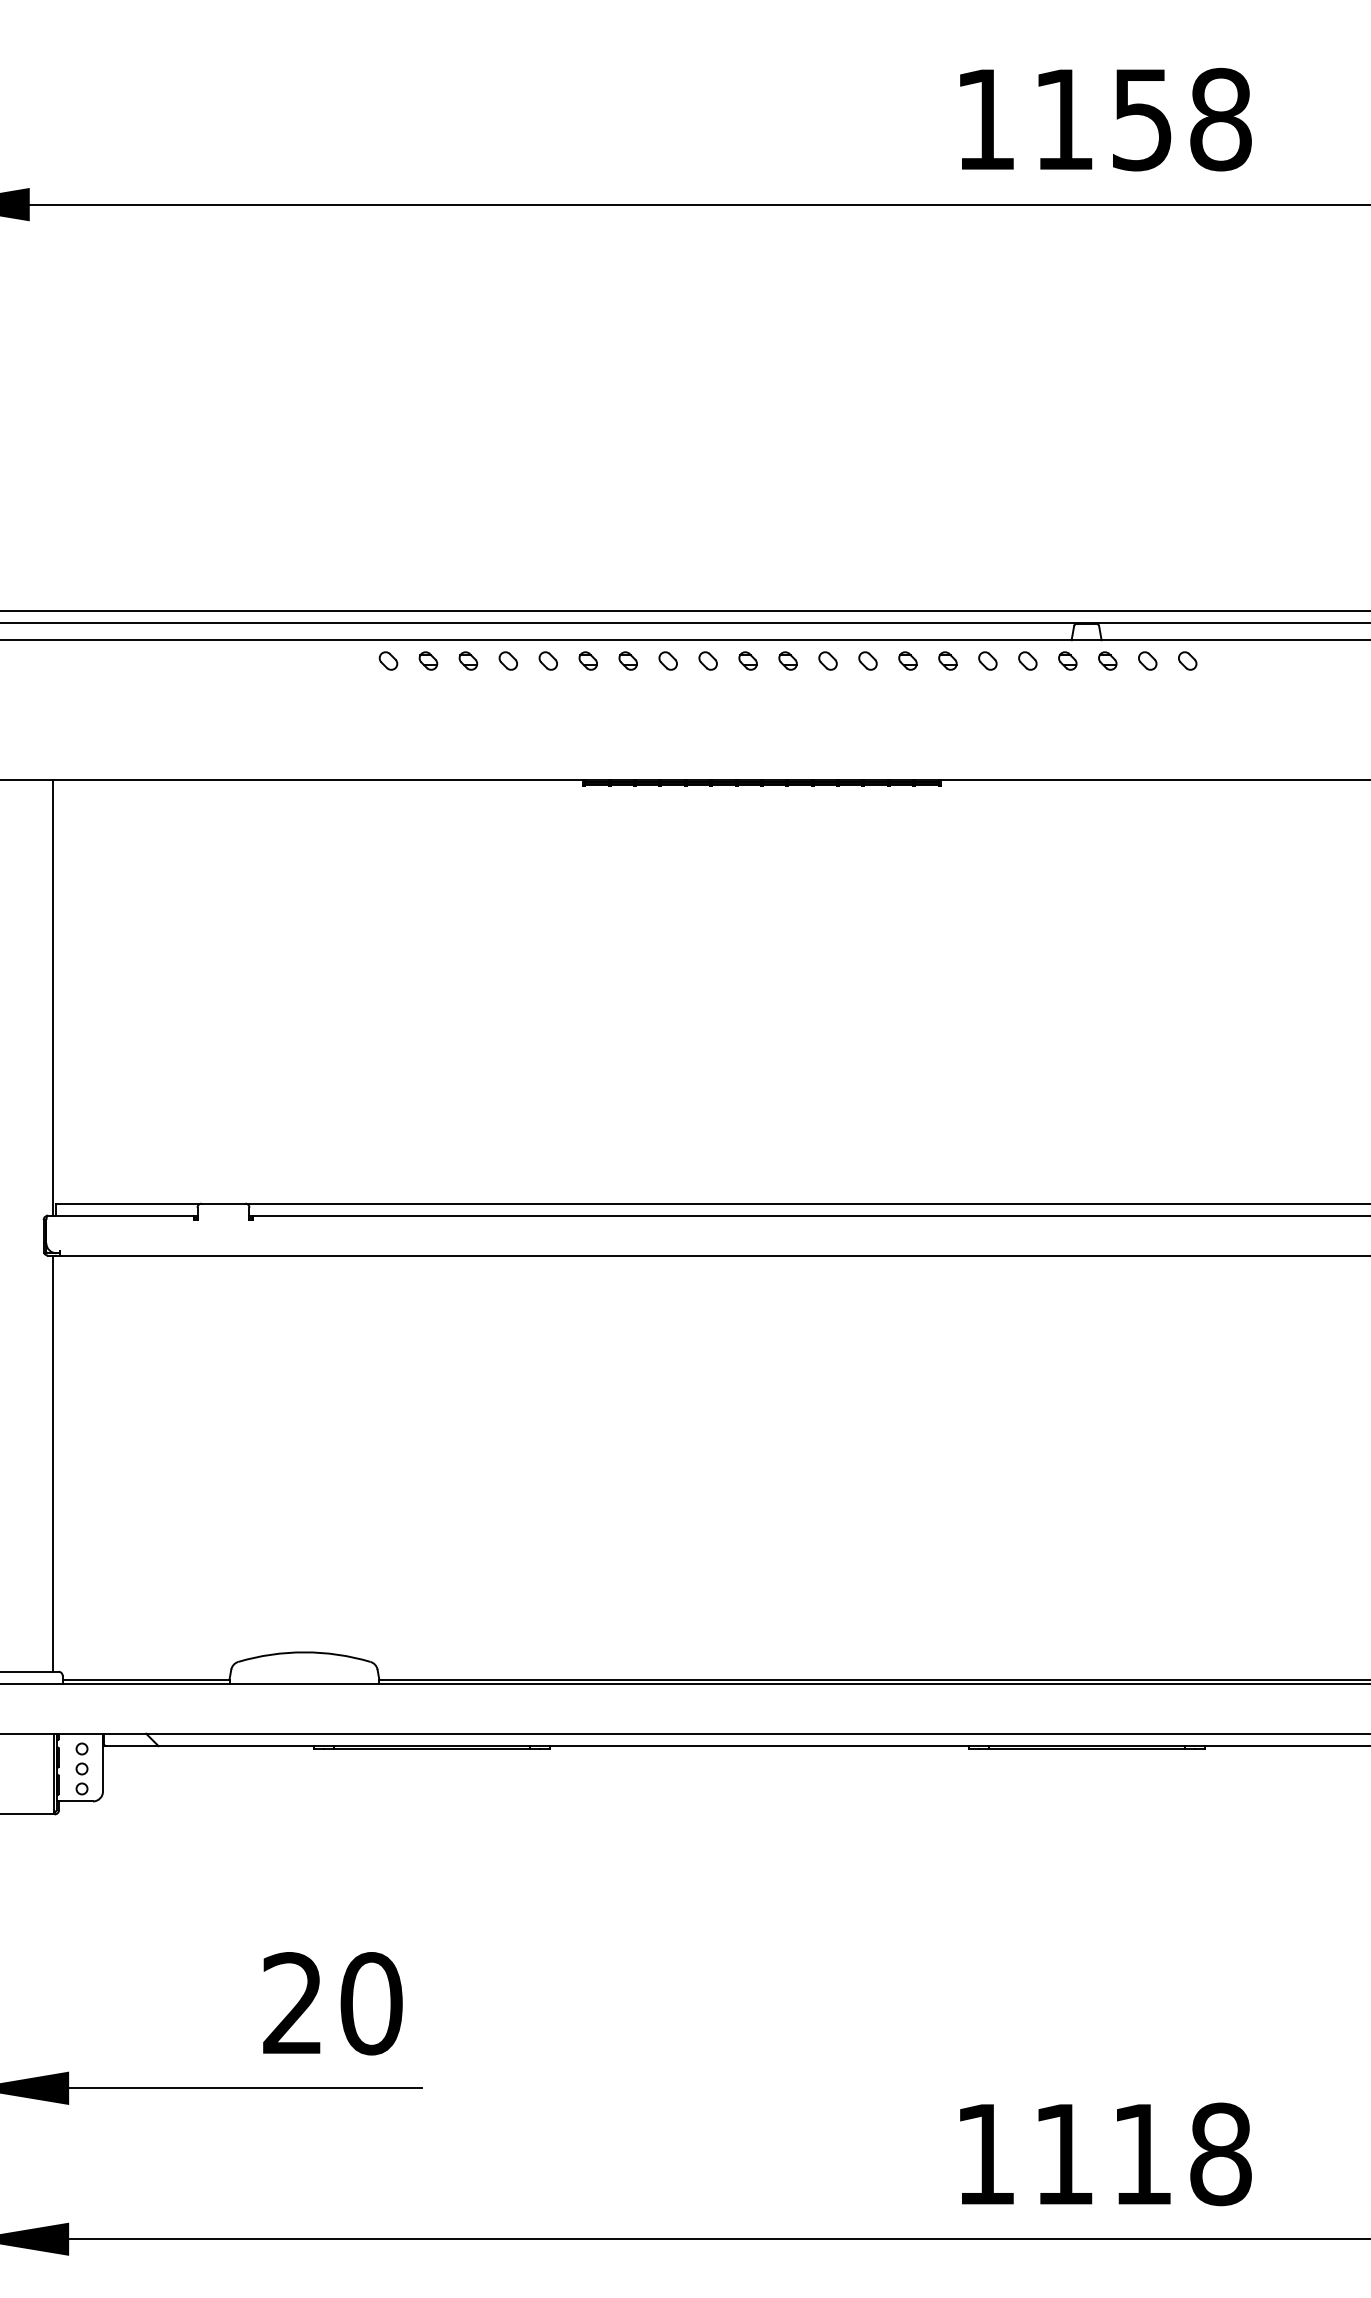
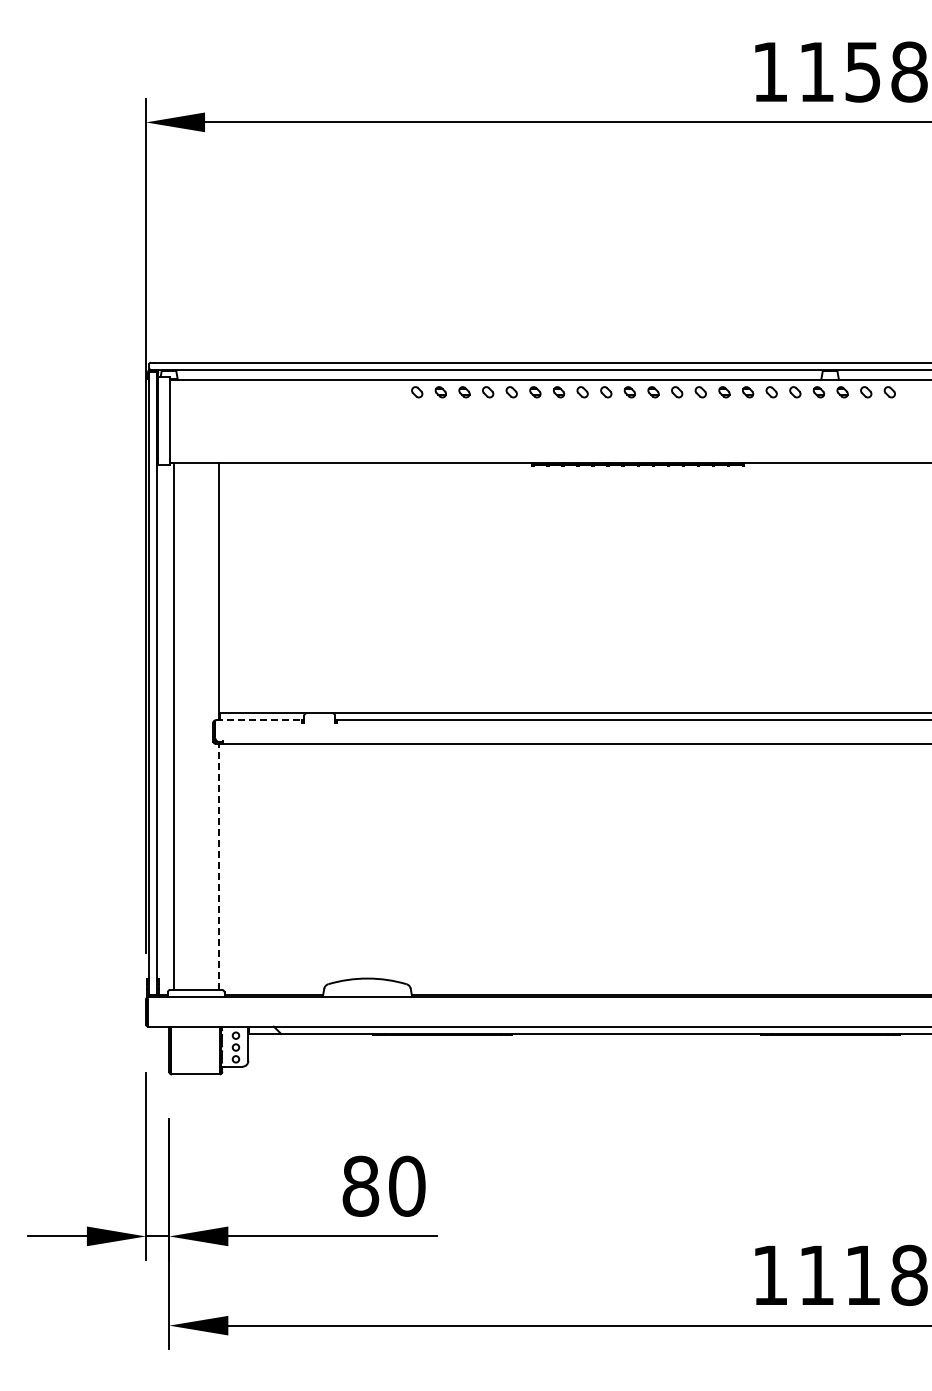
line: (121, 1216) -> (259, 720), solid -> dashed
line: (52, 1462) -> (218, 866), solid -> dashed
text: (292, 2002) -> (360, 1185), 20 -> 80

